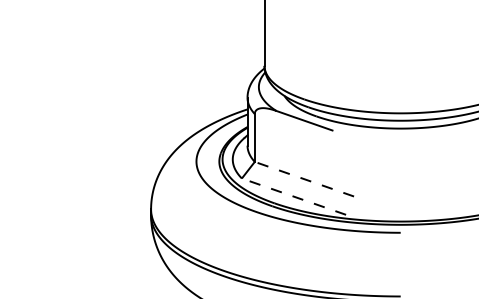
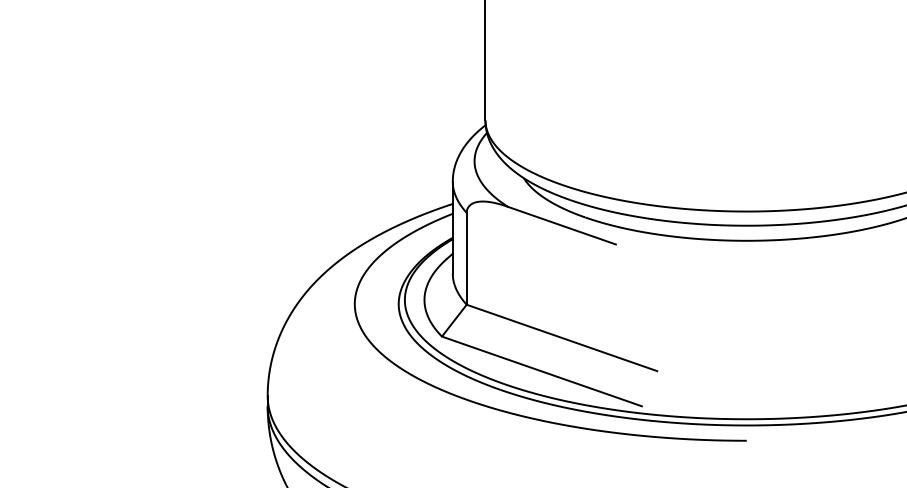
line: (304, 179) -> (562, 338), dashed -> solid
line: (293, 196) -> (541, 371), dashed -> solid

